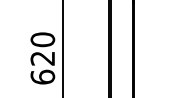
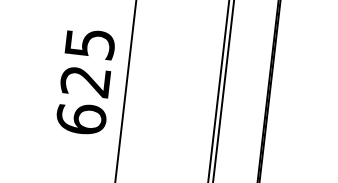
text: (42, 39) -> (89, 42), 620 -> 625

